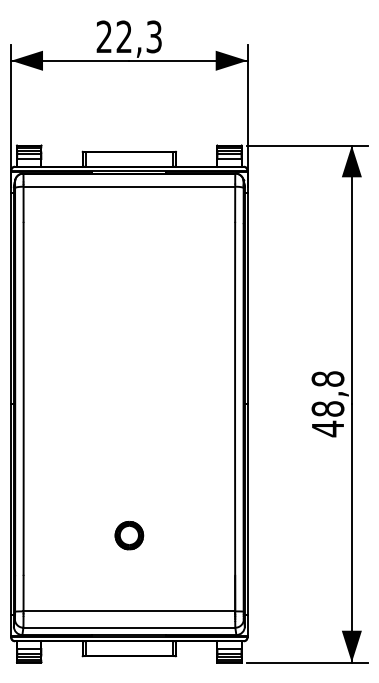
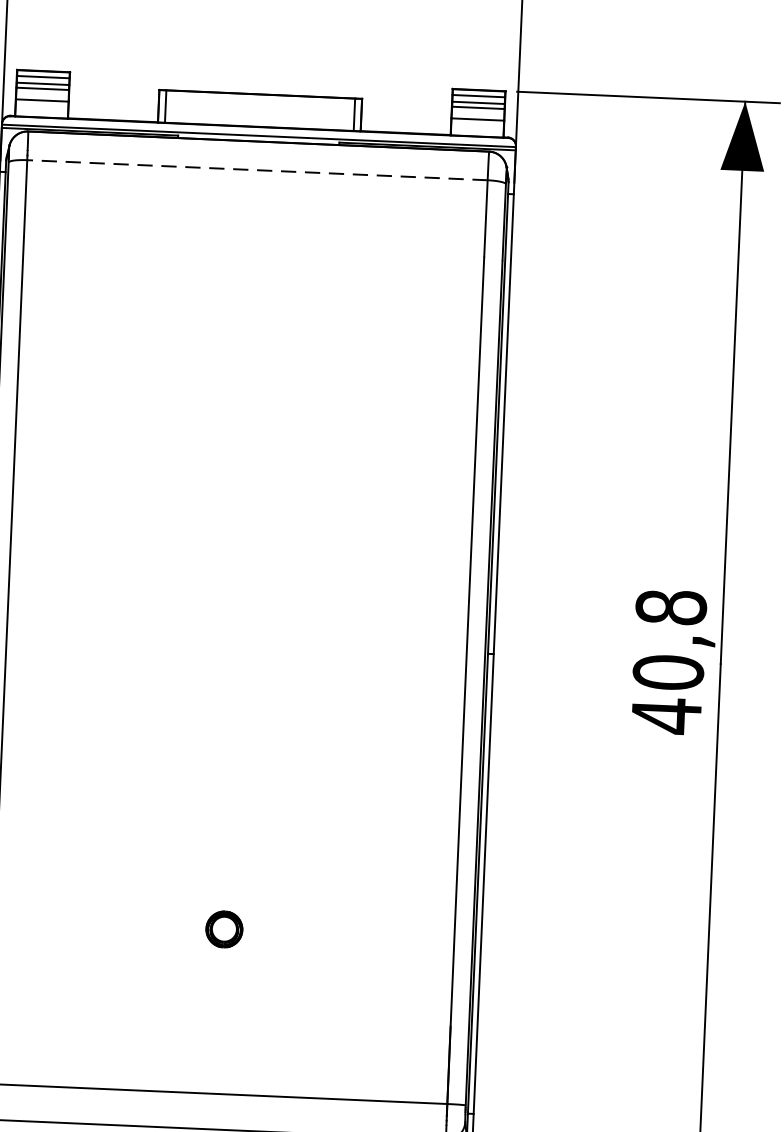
line: (129, 186) -> (257, 169), solid -> dashed
text: (328, 408) -> (669, 671), 48,8 -> 40,8
part: (129, 535) -> (224, 928), size x0.6

